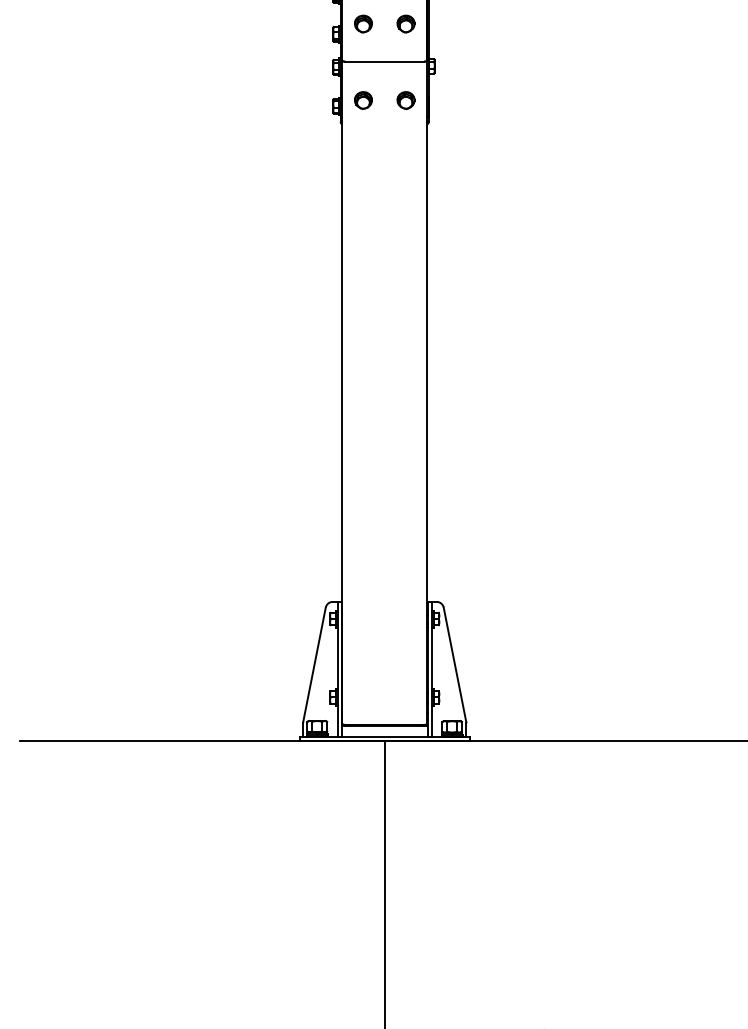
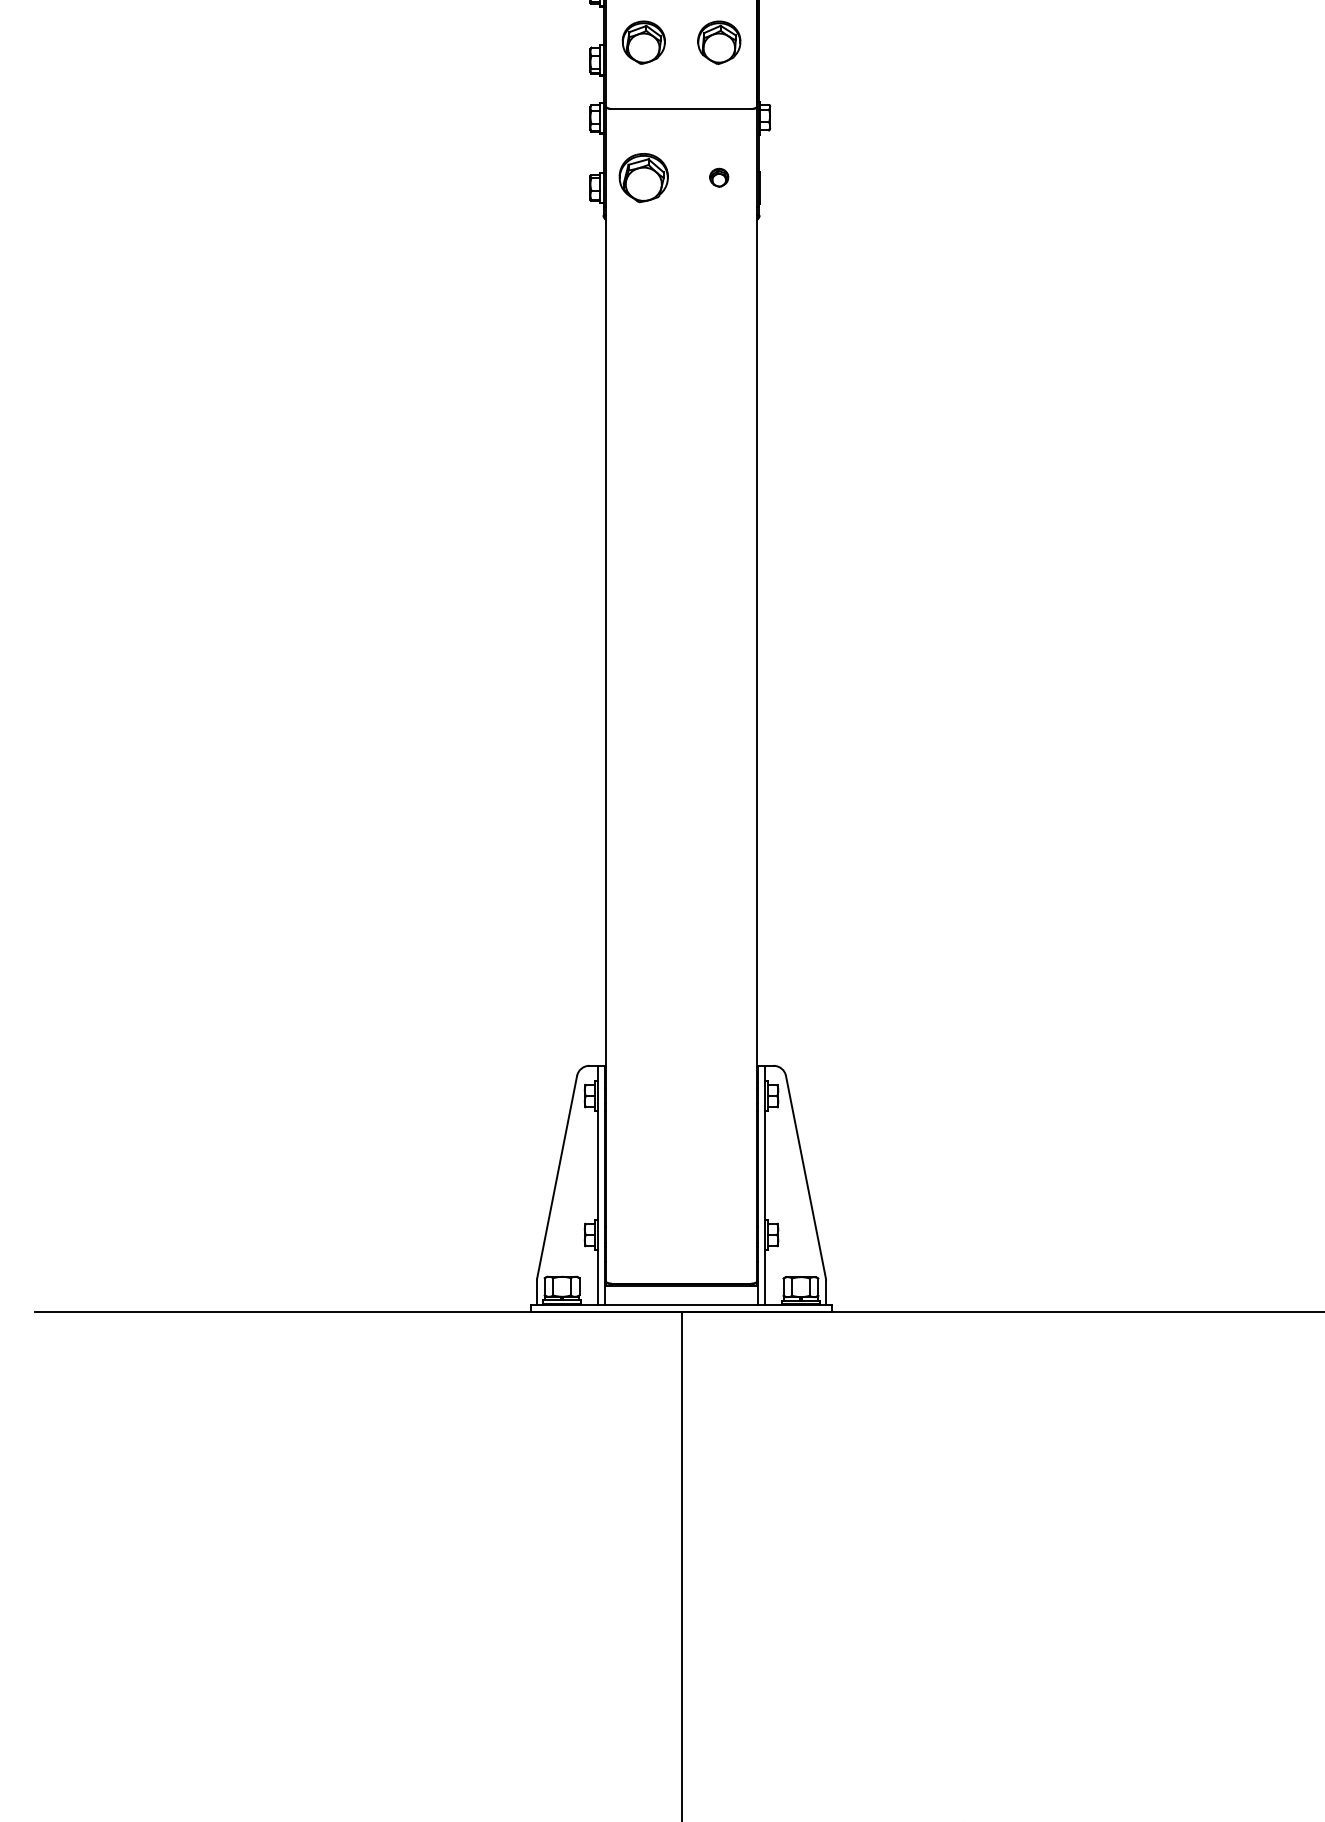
part: (363, 23) -> (643, 41), size x1.4
part: (405, 23) -> (718, 41), size x1.4
part: (363, 100) -> (643, 177), size x1.6
part: (405, 100) -> (718, 177), size x0.6

